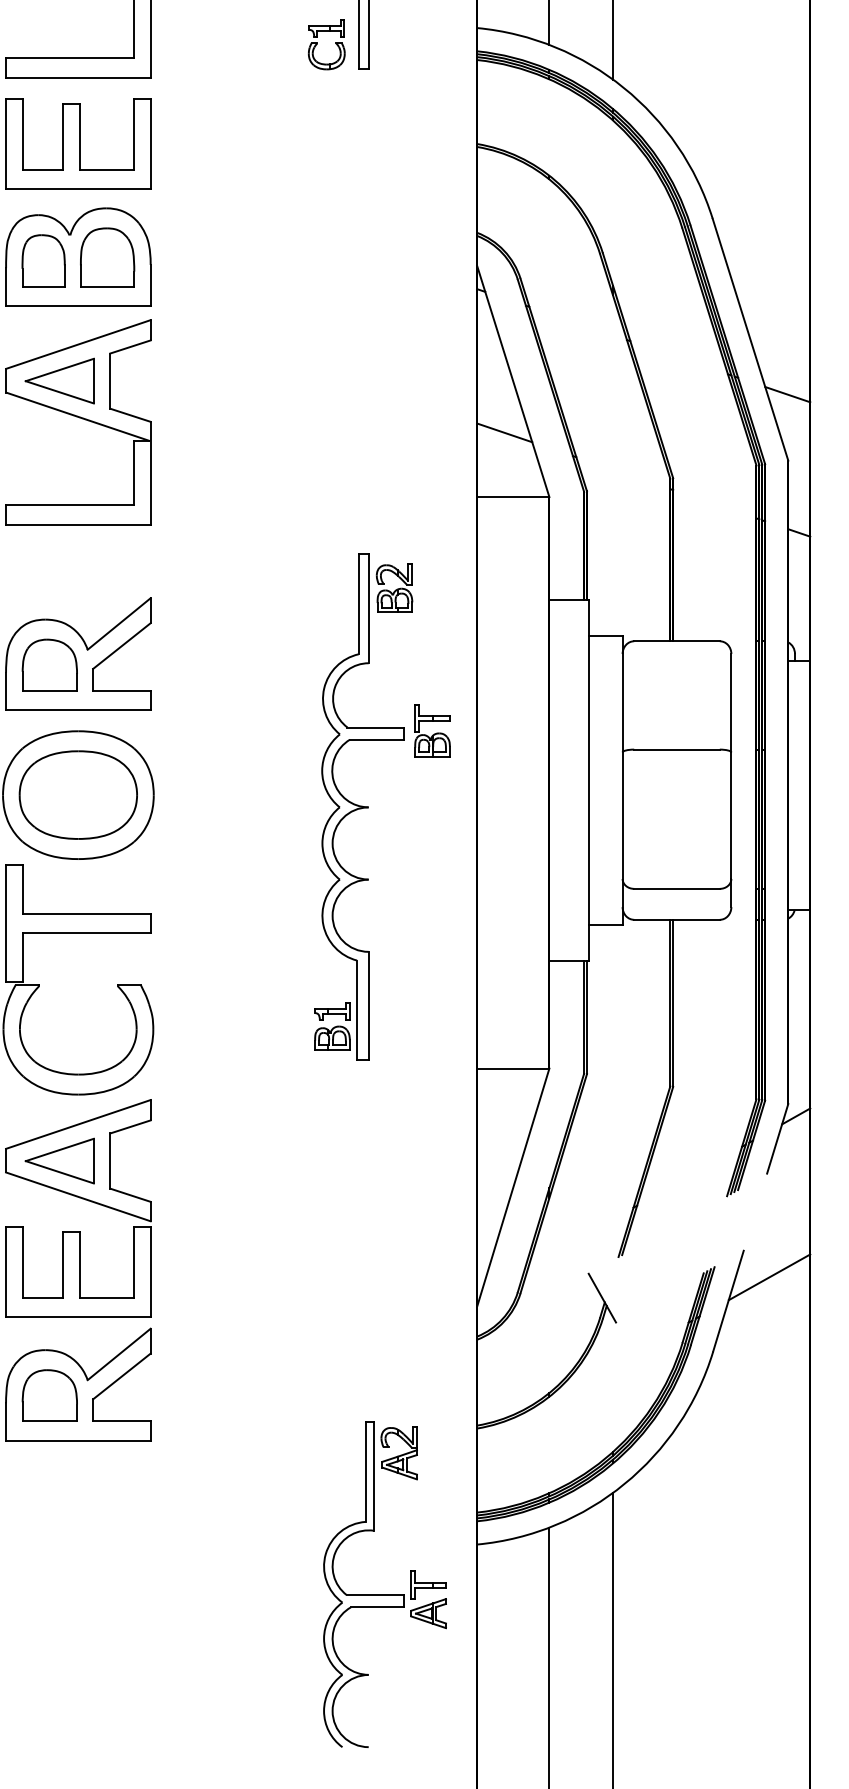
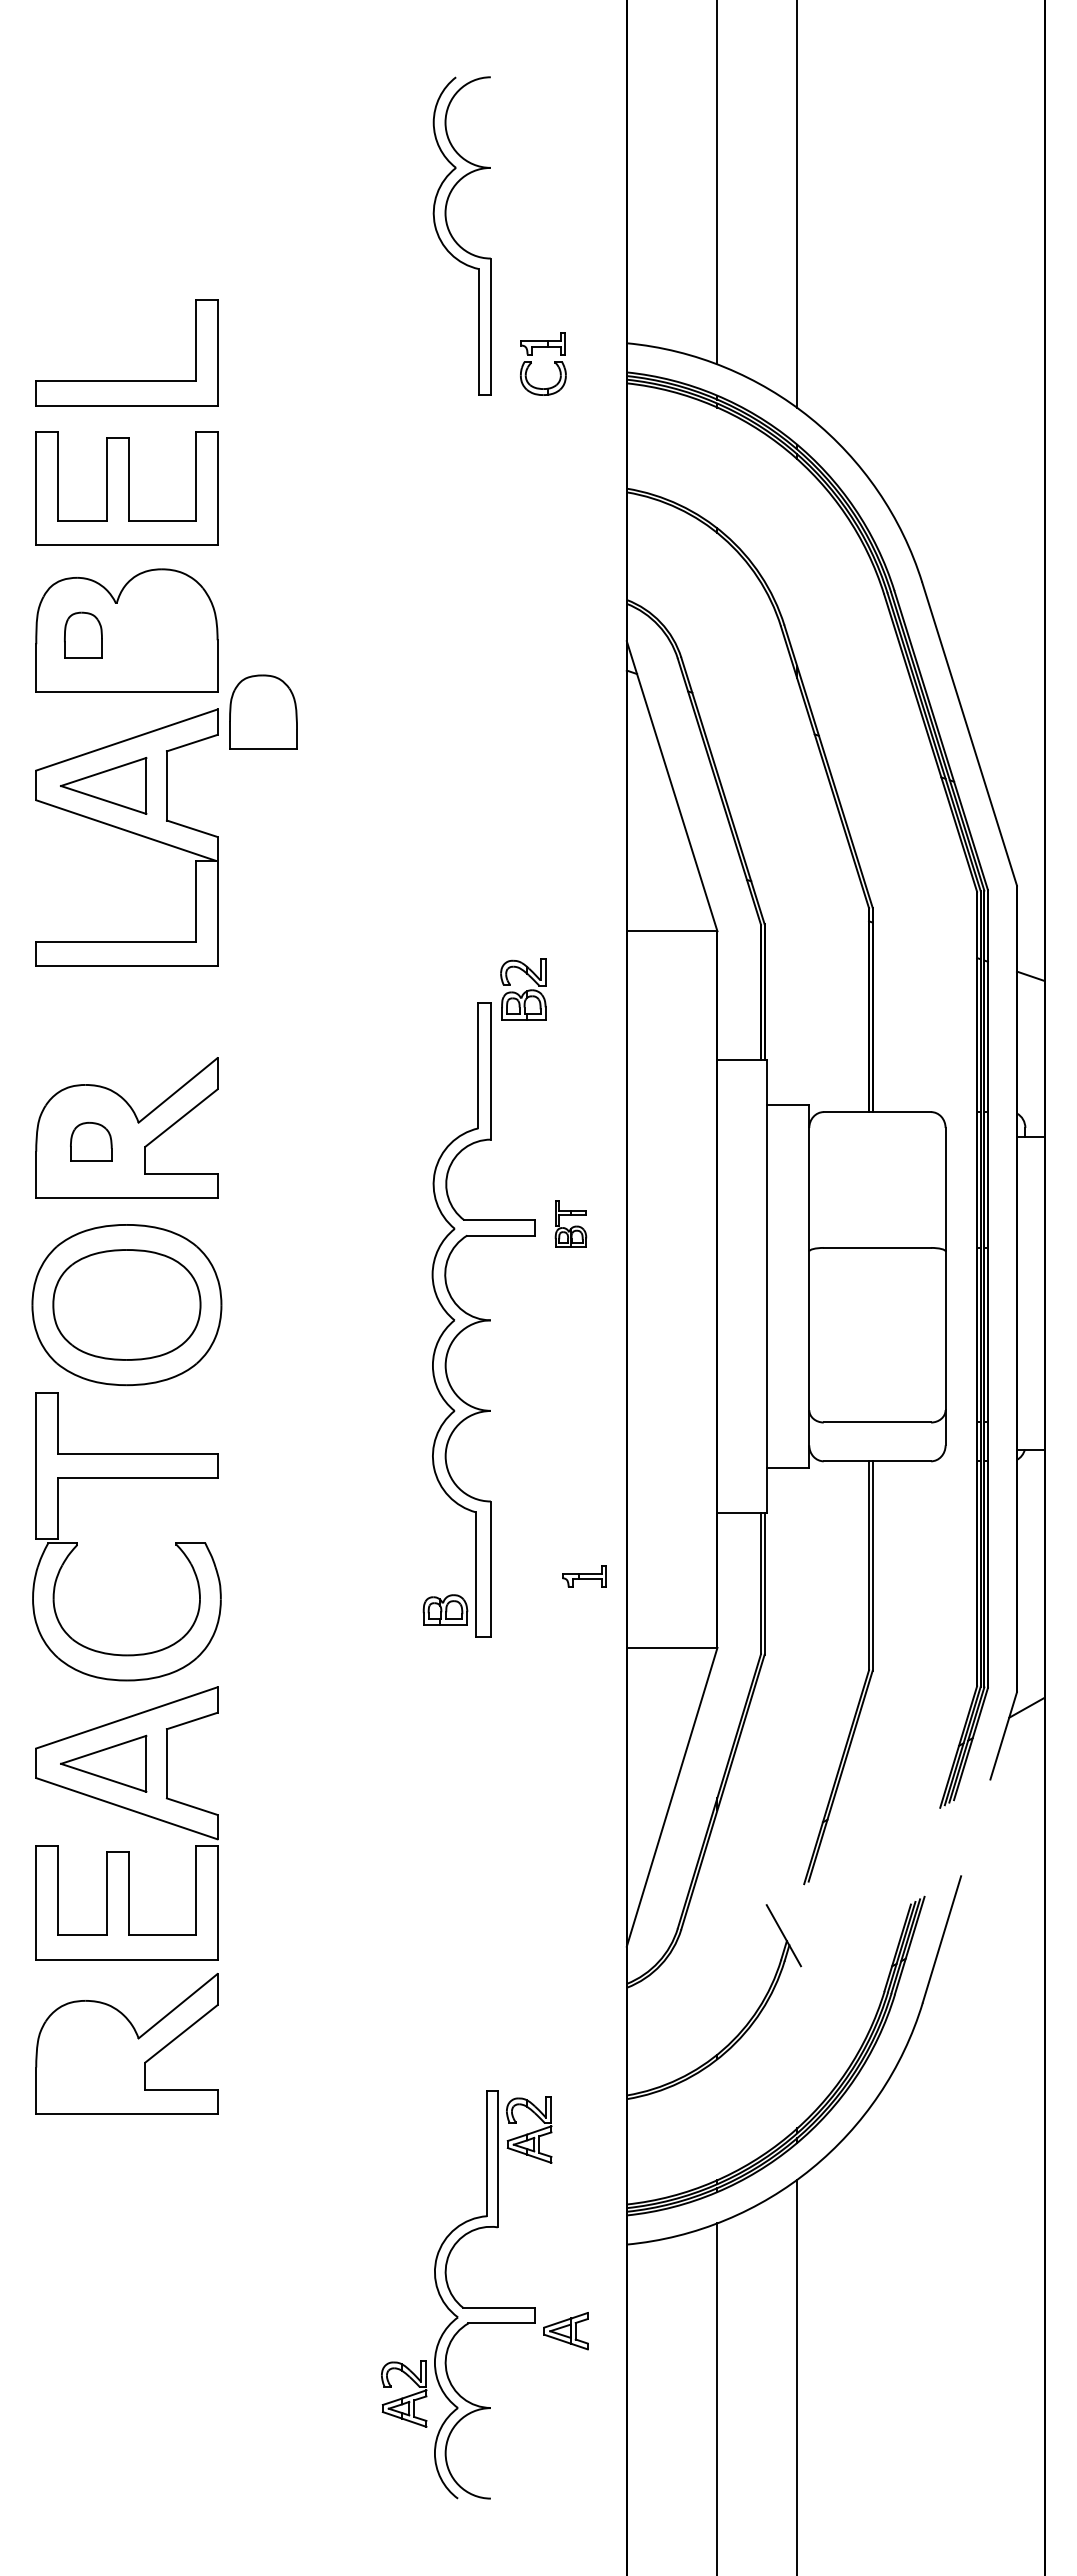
part: (335, 44) -> (554, 363), moved
part: (107, 257) -> (263, 711), moved
part: (43, 261) -> (83, 635), size x0.7
line: (787, 394) -> (1016, 802), removed
line: (503, 432) -> (660, 850), removed
part: (394, 588) -> (523, 989), moved
part: (50, 664) -> (91, 1141), size x0.6
part: (432, 730) -> (570, 1223), size x0.7
part: (332, 1011) -> (584, 1576), moved
line: (769, 1277) -> (993, 1909), removed
part: (50, 1395) -> (91, 2057), removed
part: (428, 1585) -> (565, 2295), removed
part: (299, 1663) -> (404, 2393), added

